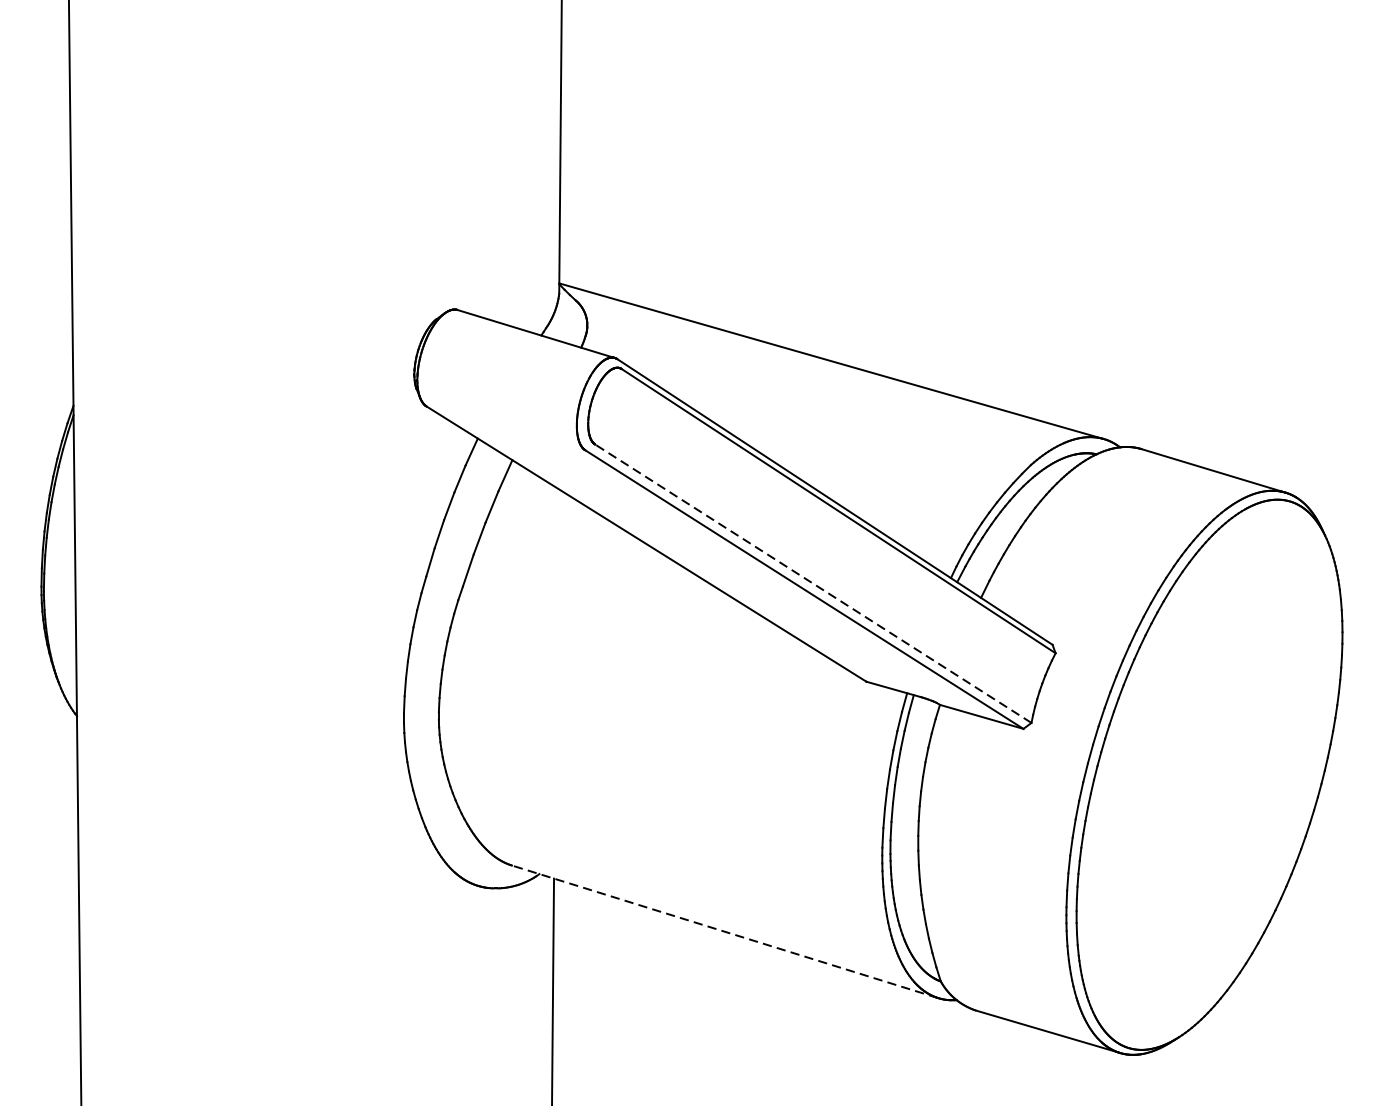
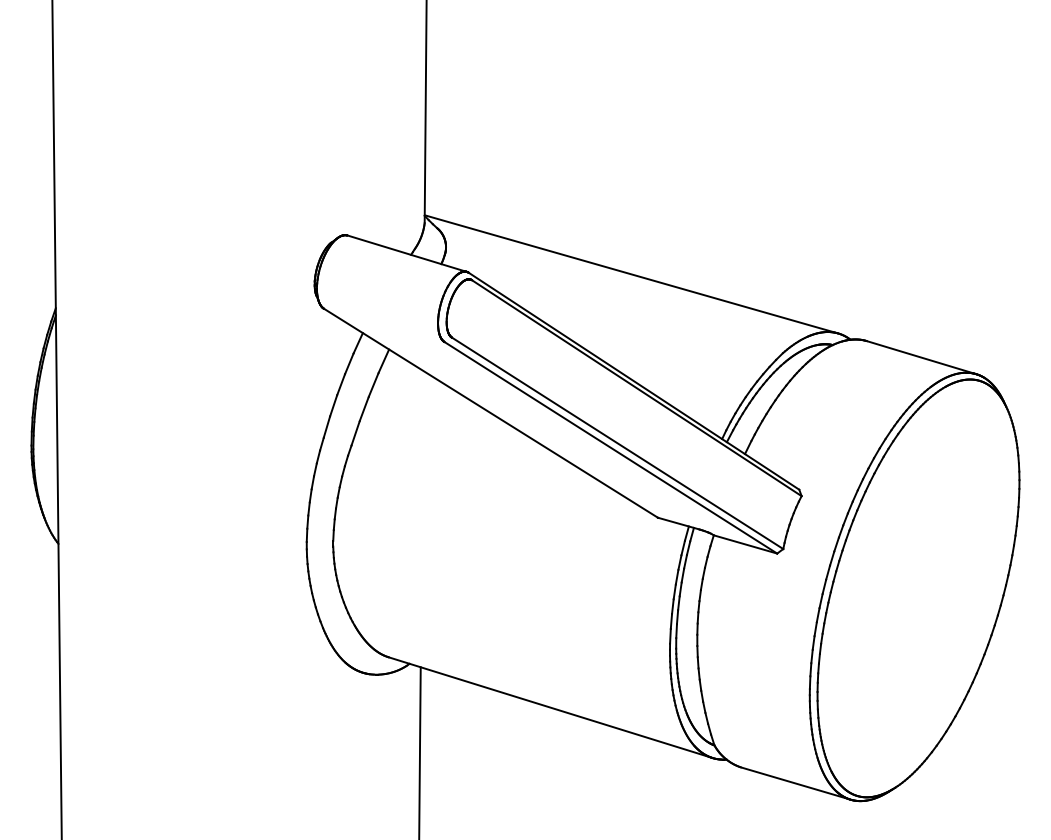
line: (813, 583) -> (617, 443), dashed -> solid
line: (723, 931) -> (549, 707), dashed -> solid

